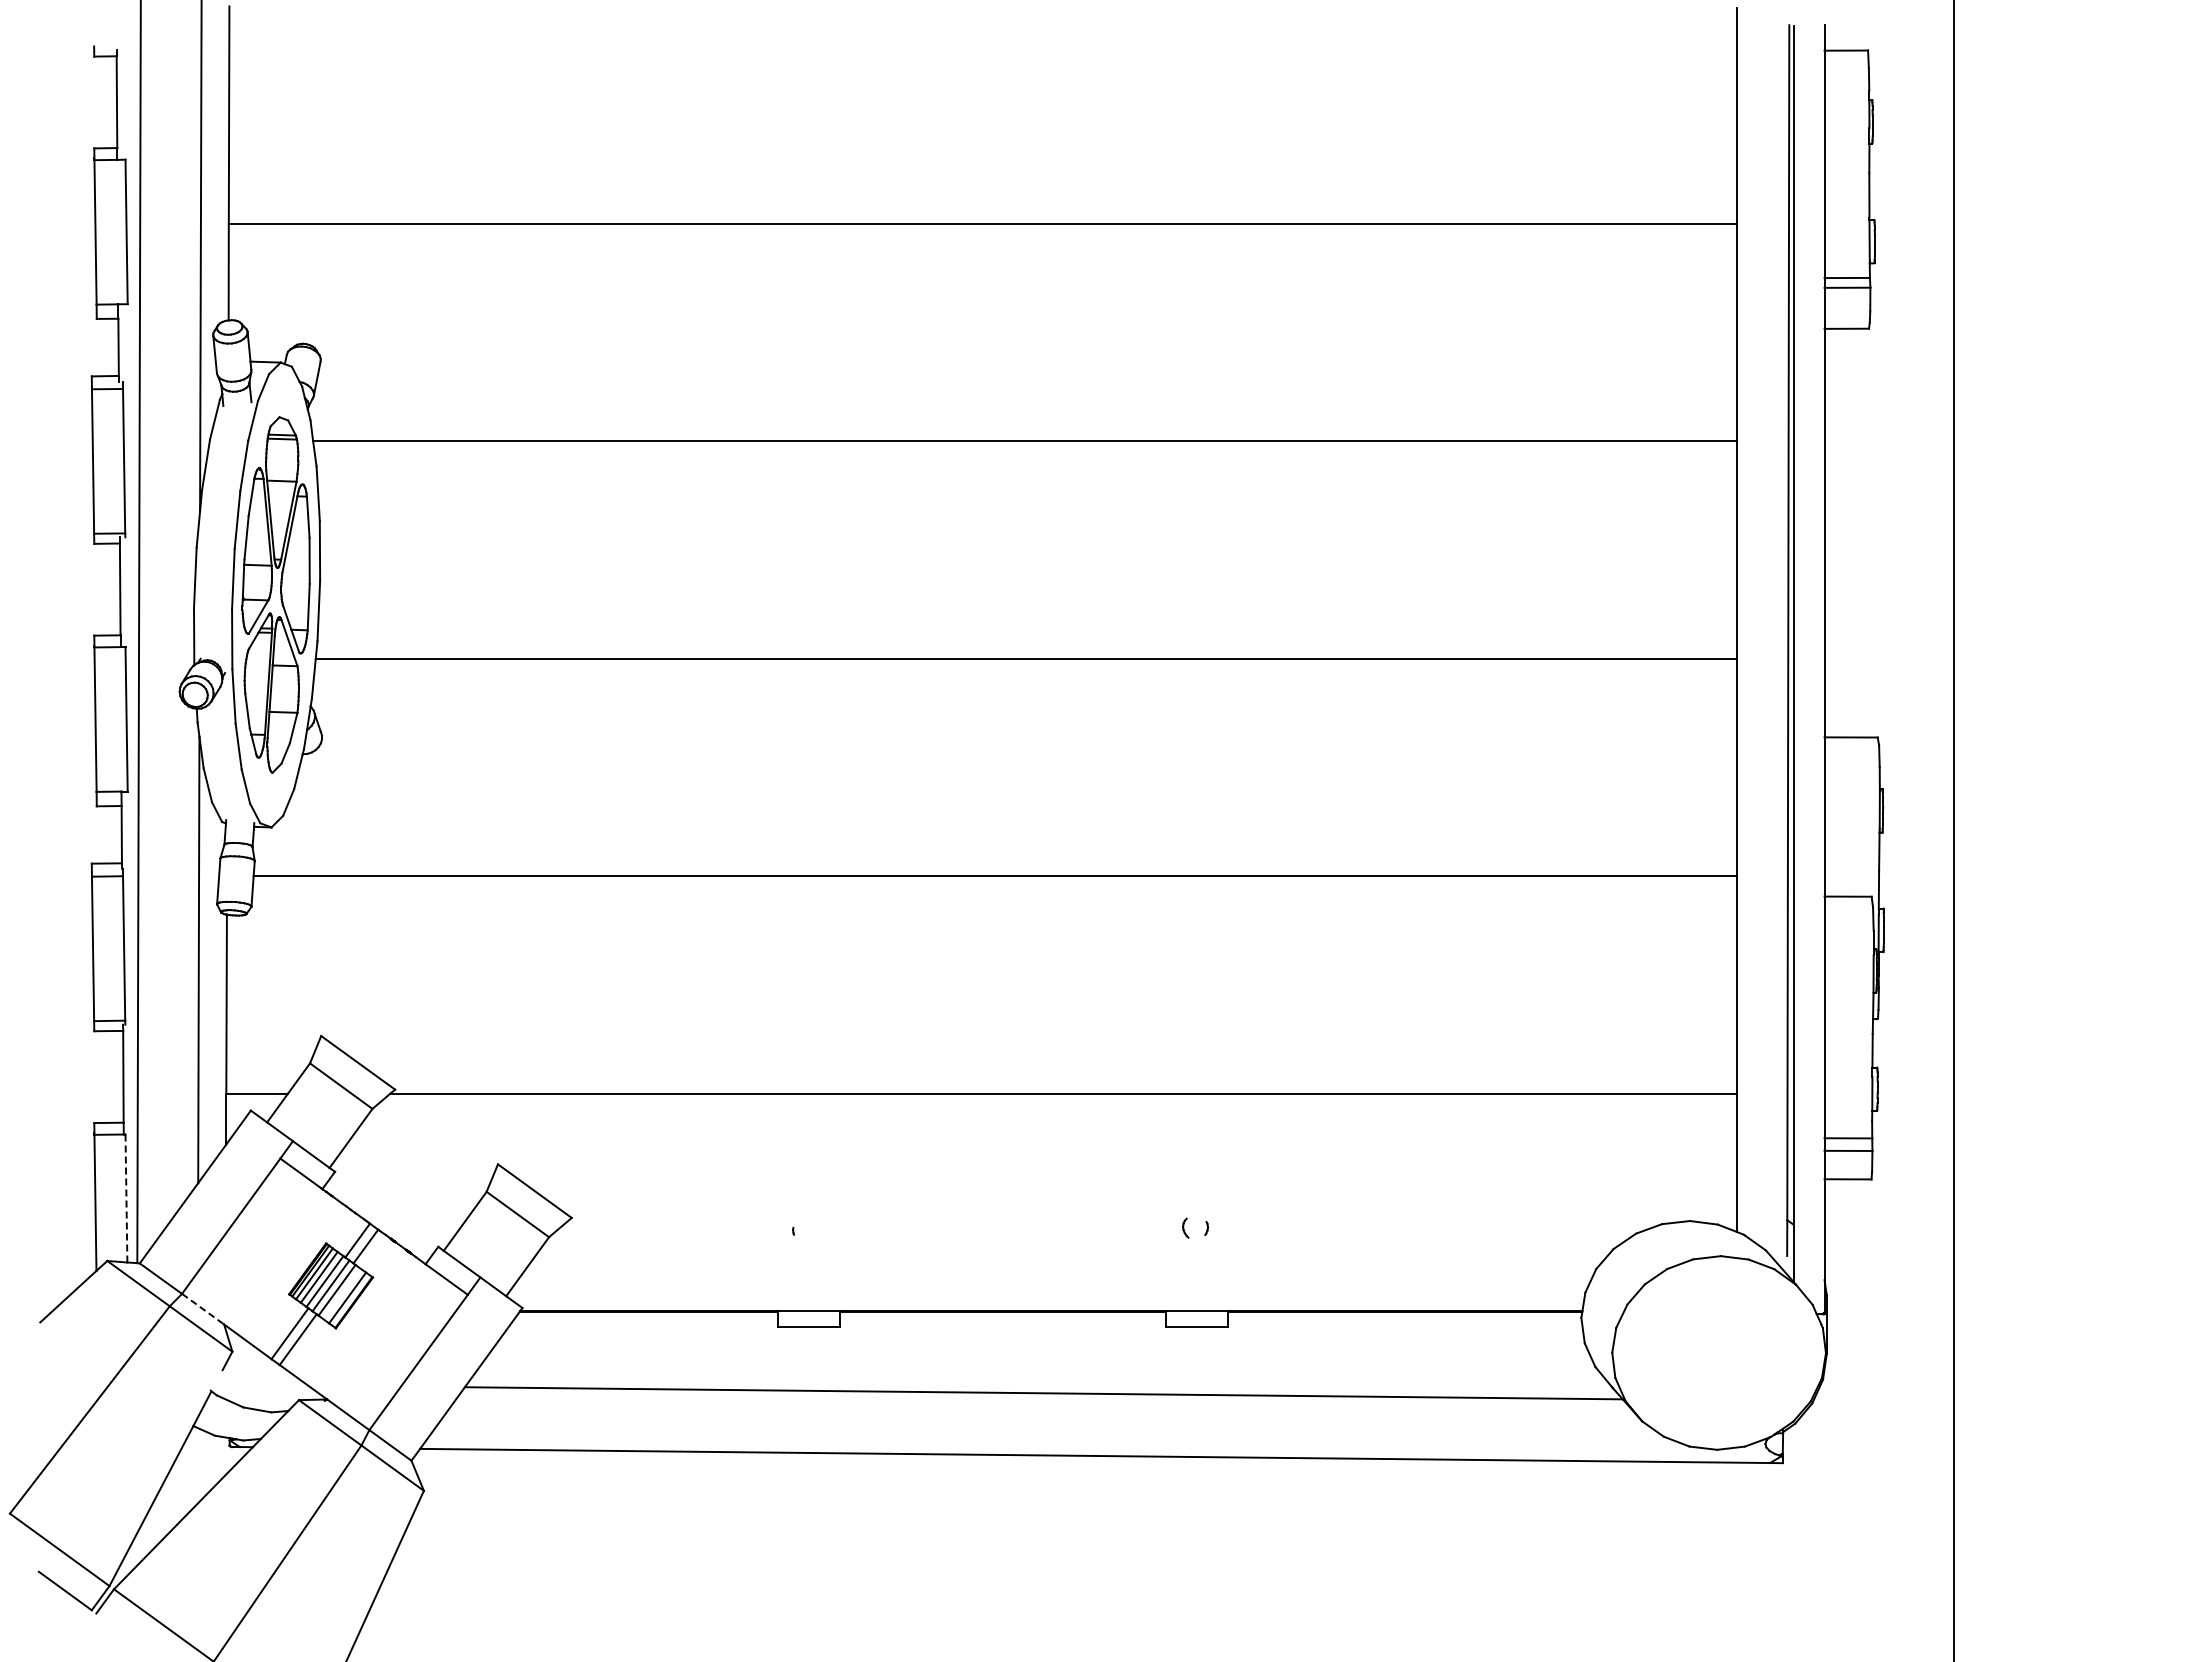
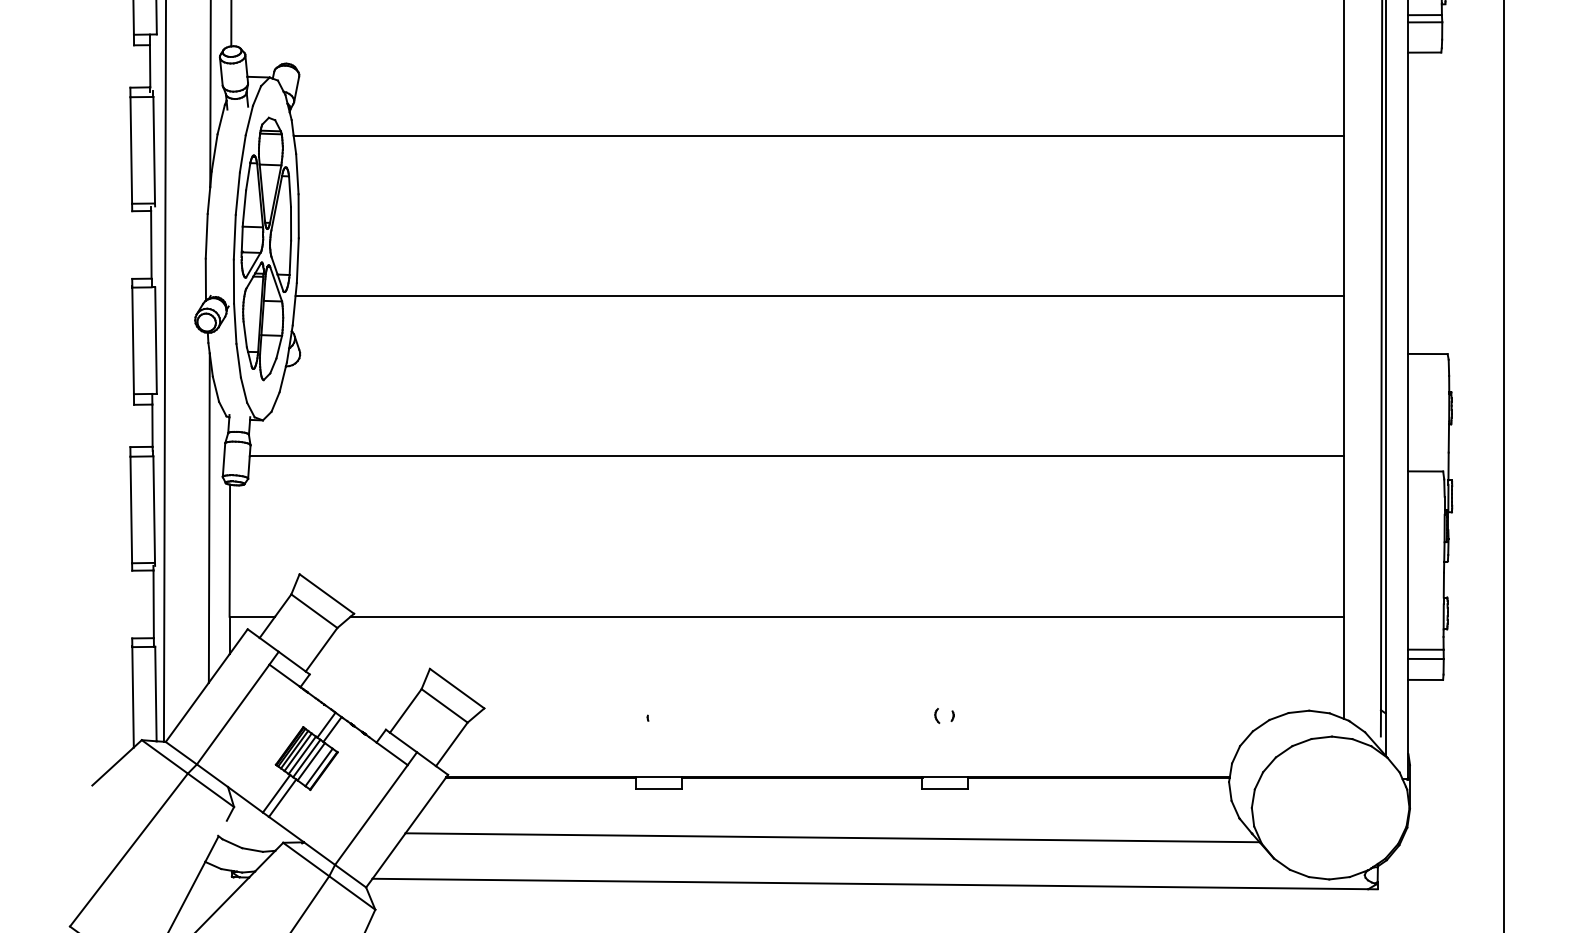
line: (126, 1197) -> (155, 693), dashed -> solid
line: (203, 1309) -> (212, 775), dashed -> solid

